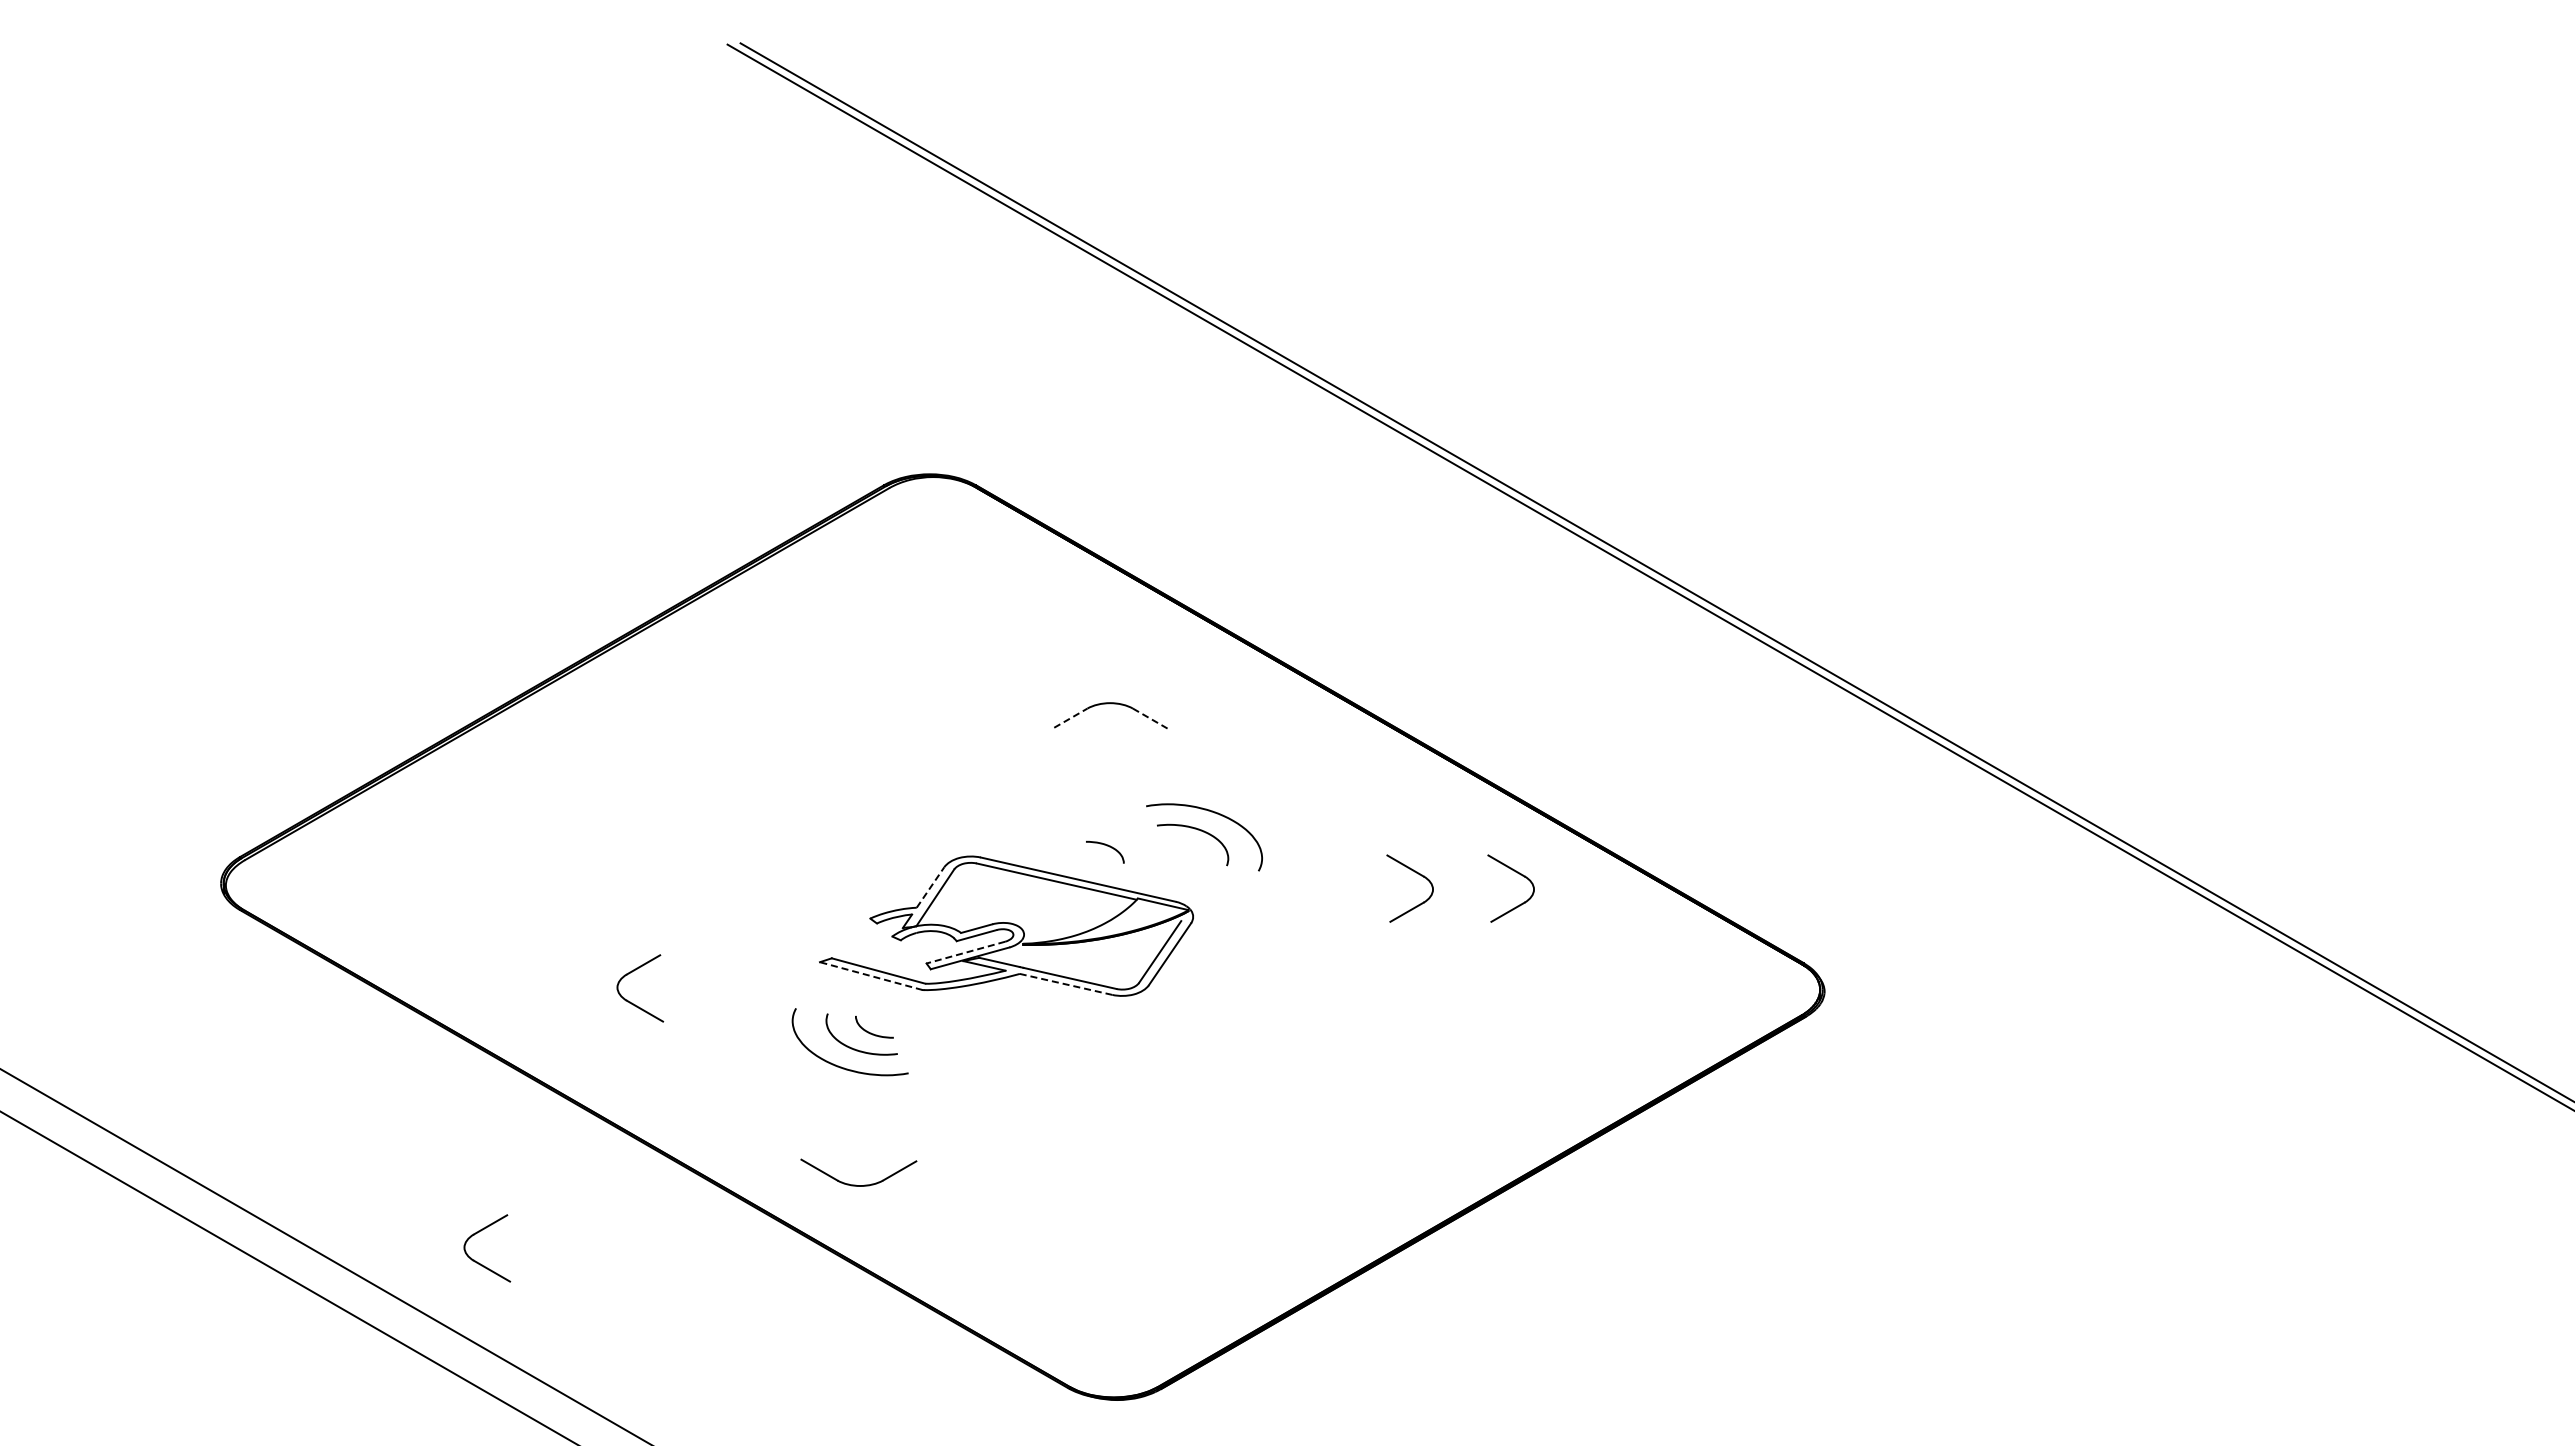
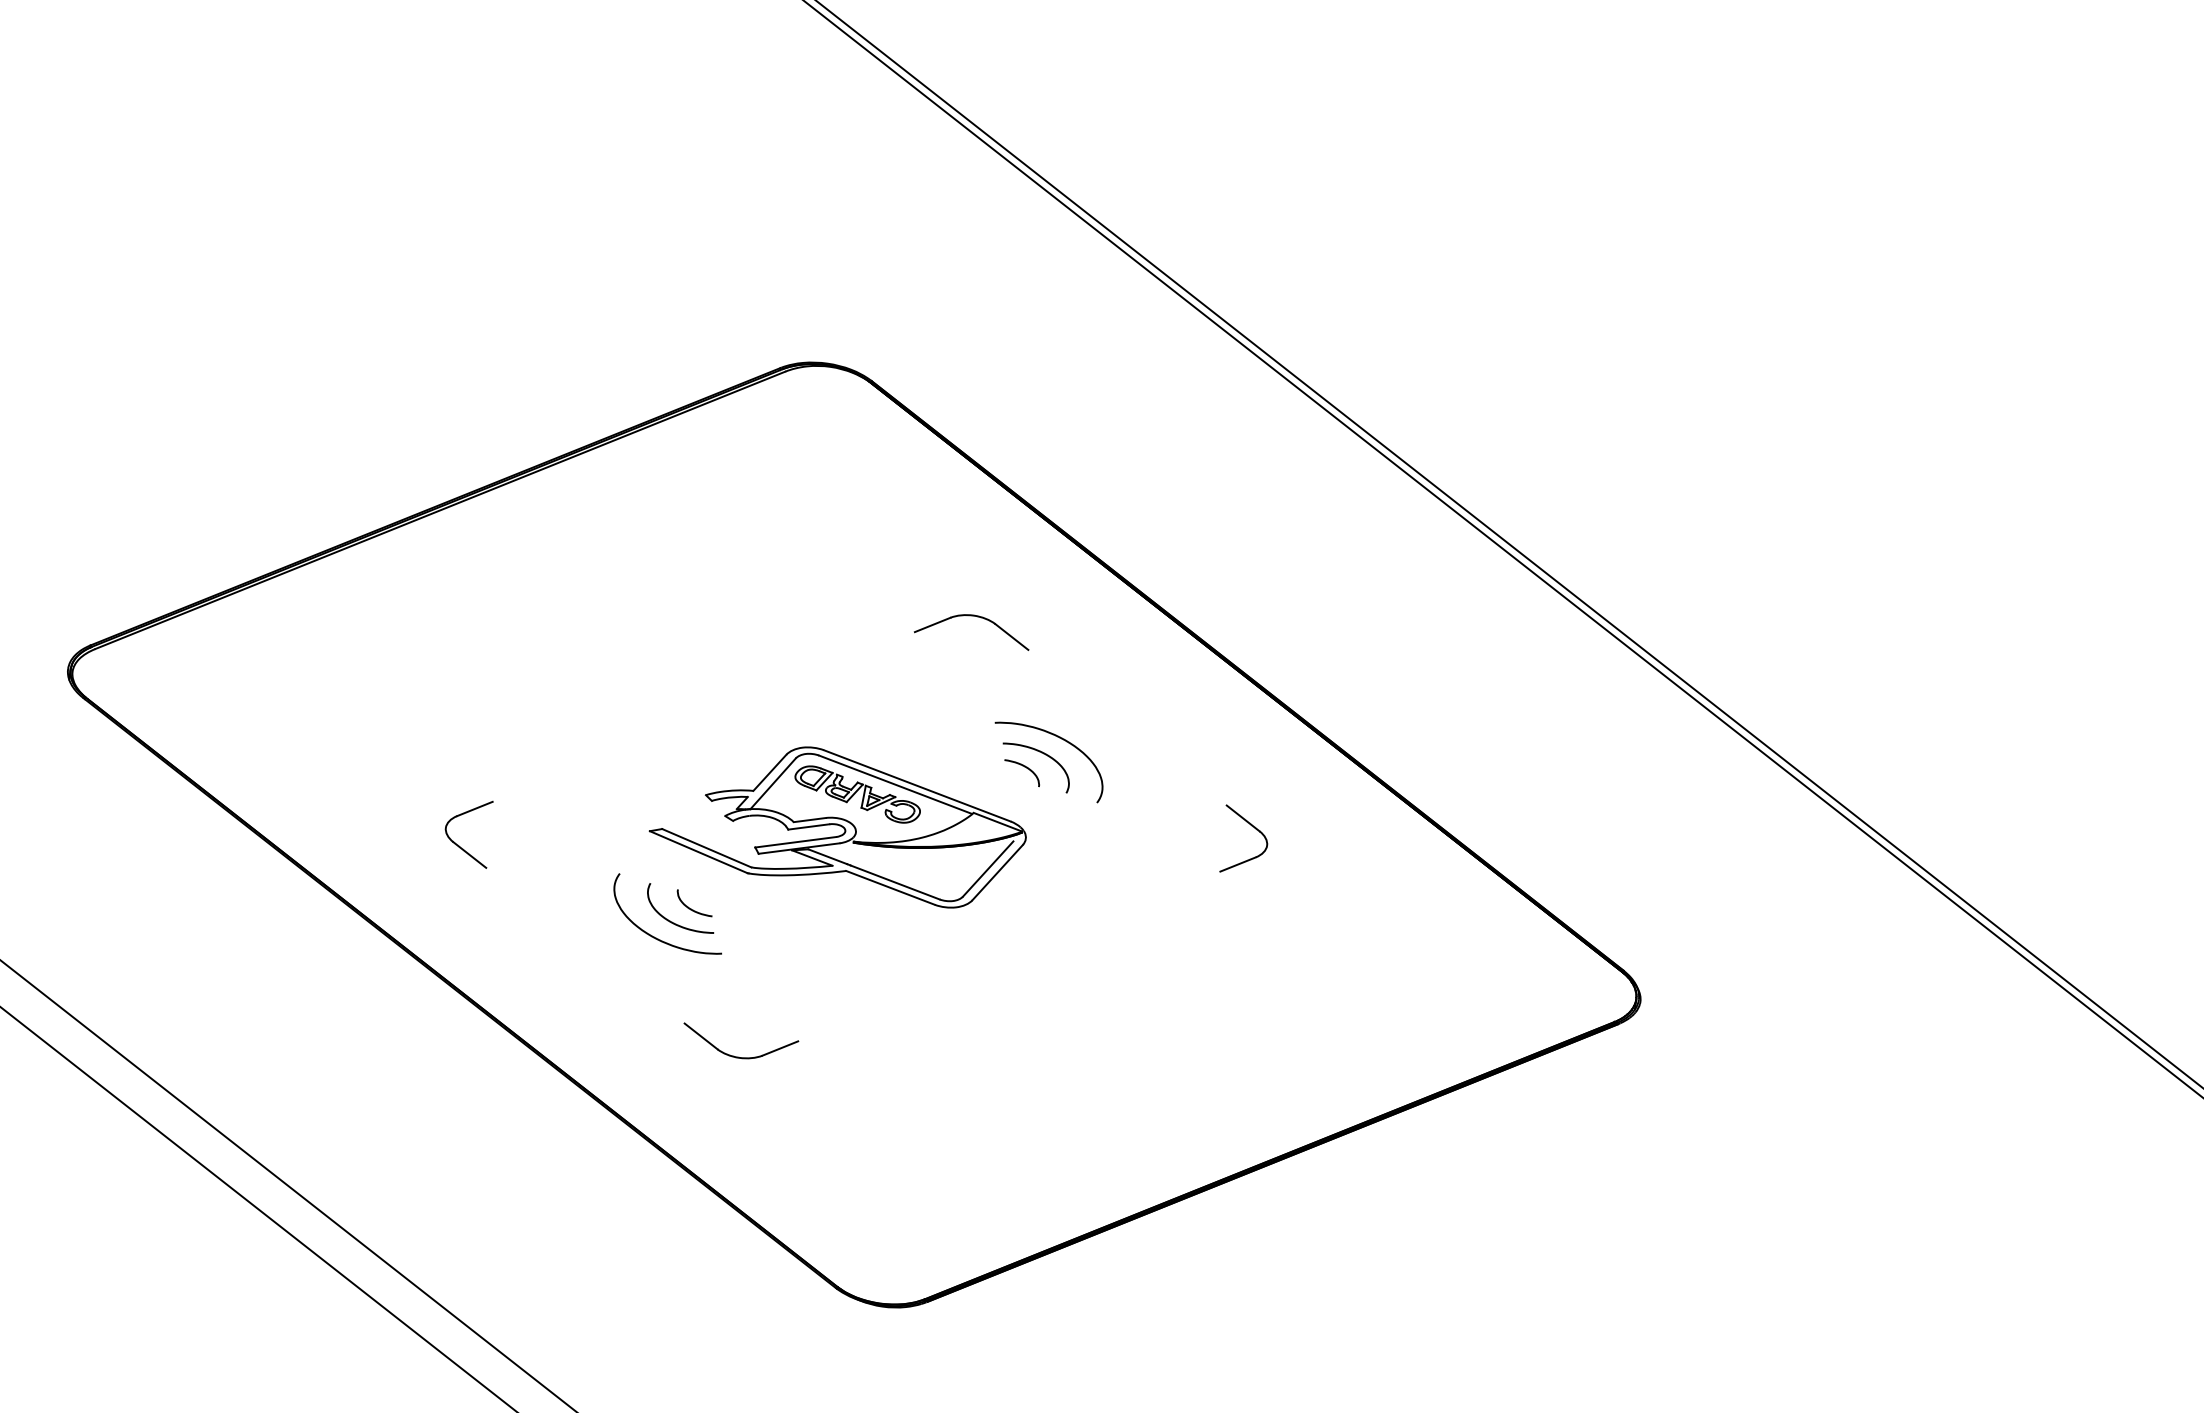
line: (1071, 717) -> (933, 624), dashed -> solid
line: (1150, 719) -> (1011, 637), dashed -> solid
curve: (1107, 846) -> (1025, 767), moved
part: (1520, 875) -> (1355, 844), removed
line: (930, 887) -> (769, 772), dashed -> solid
part: (1020, 896) -> (857, 794), added
line: (965, 952) -> (795, 842), dashed -> solid
line: (870, 975) -> (698, 851), dashed -> solid
line: (1065, 984) -> (889, 887), dashed -> solid
part: (855, 1184) -> (734, 1055), moved
part: (479, 1262) -> (270, 1080), removed

